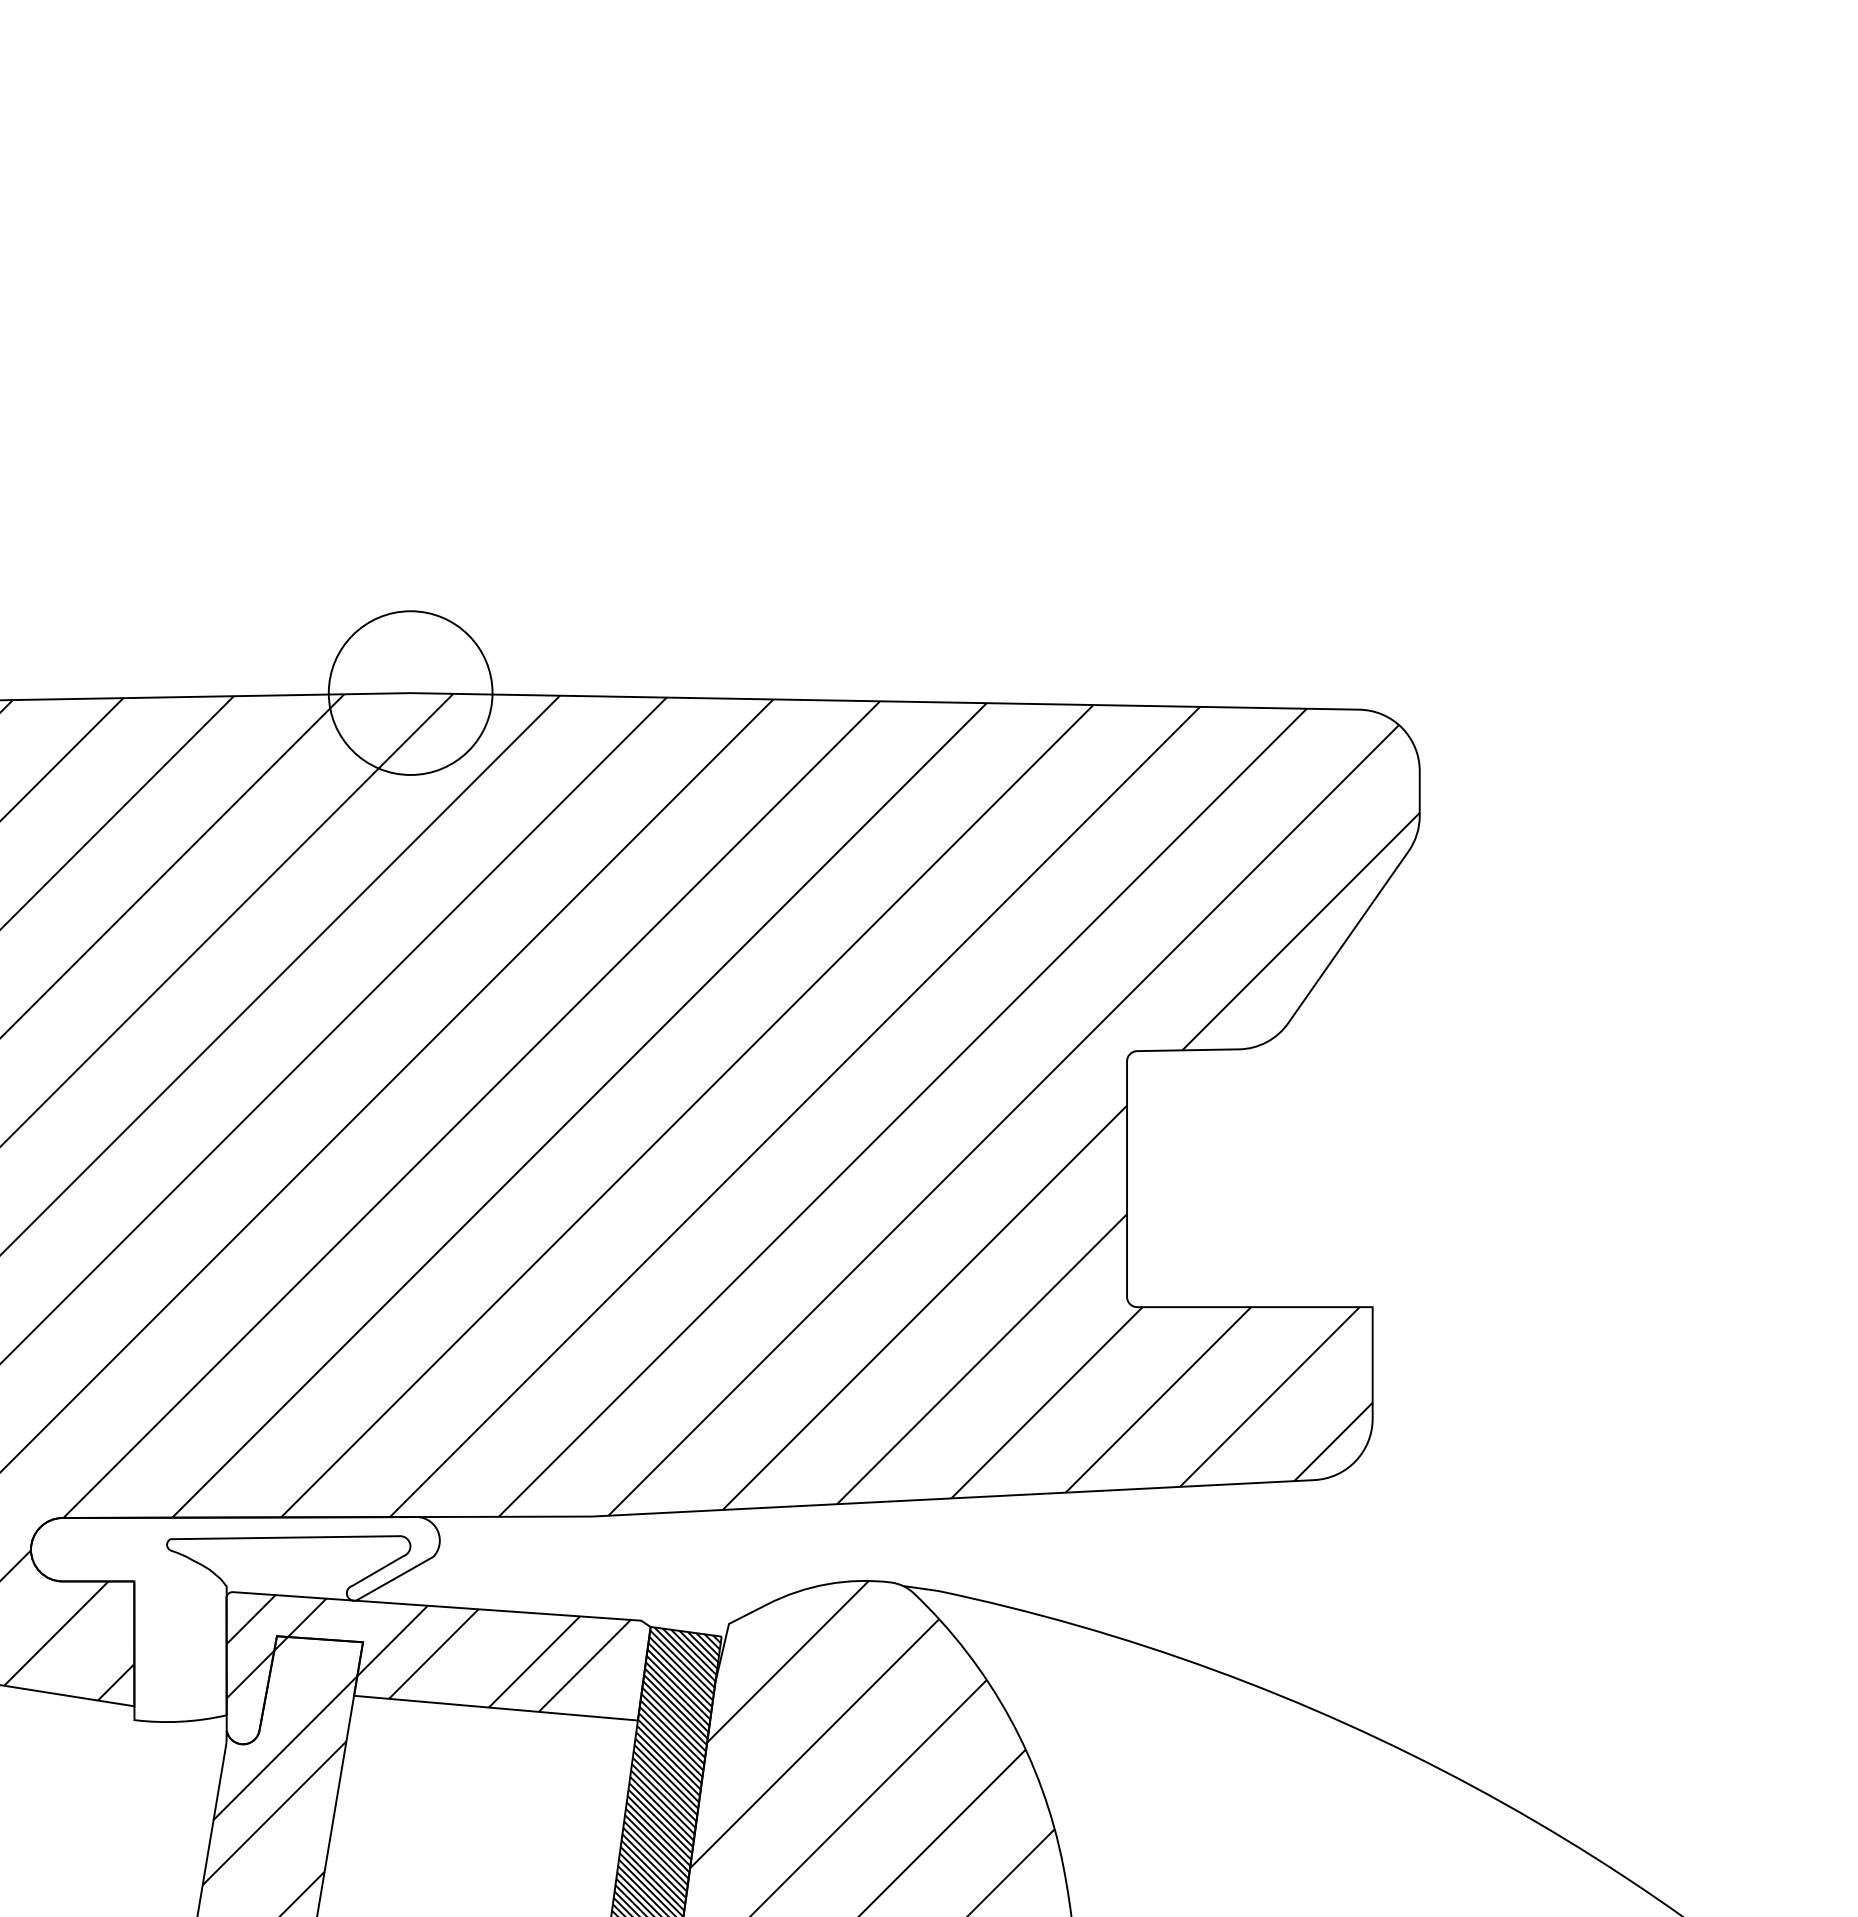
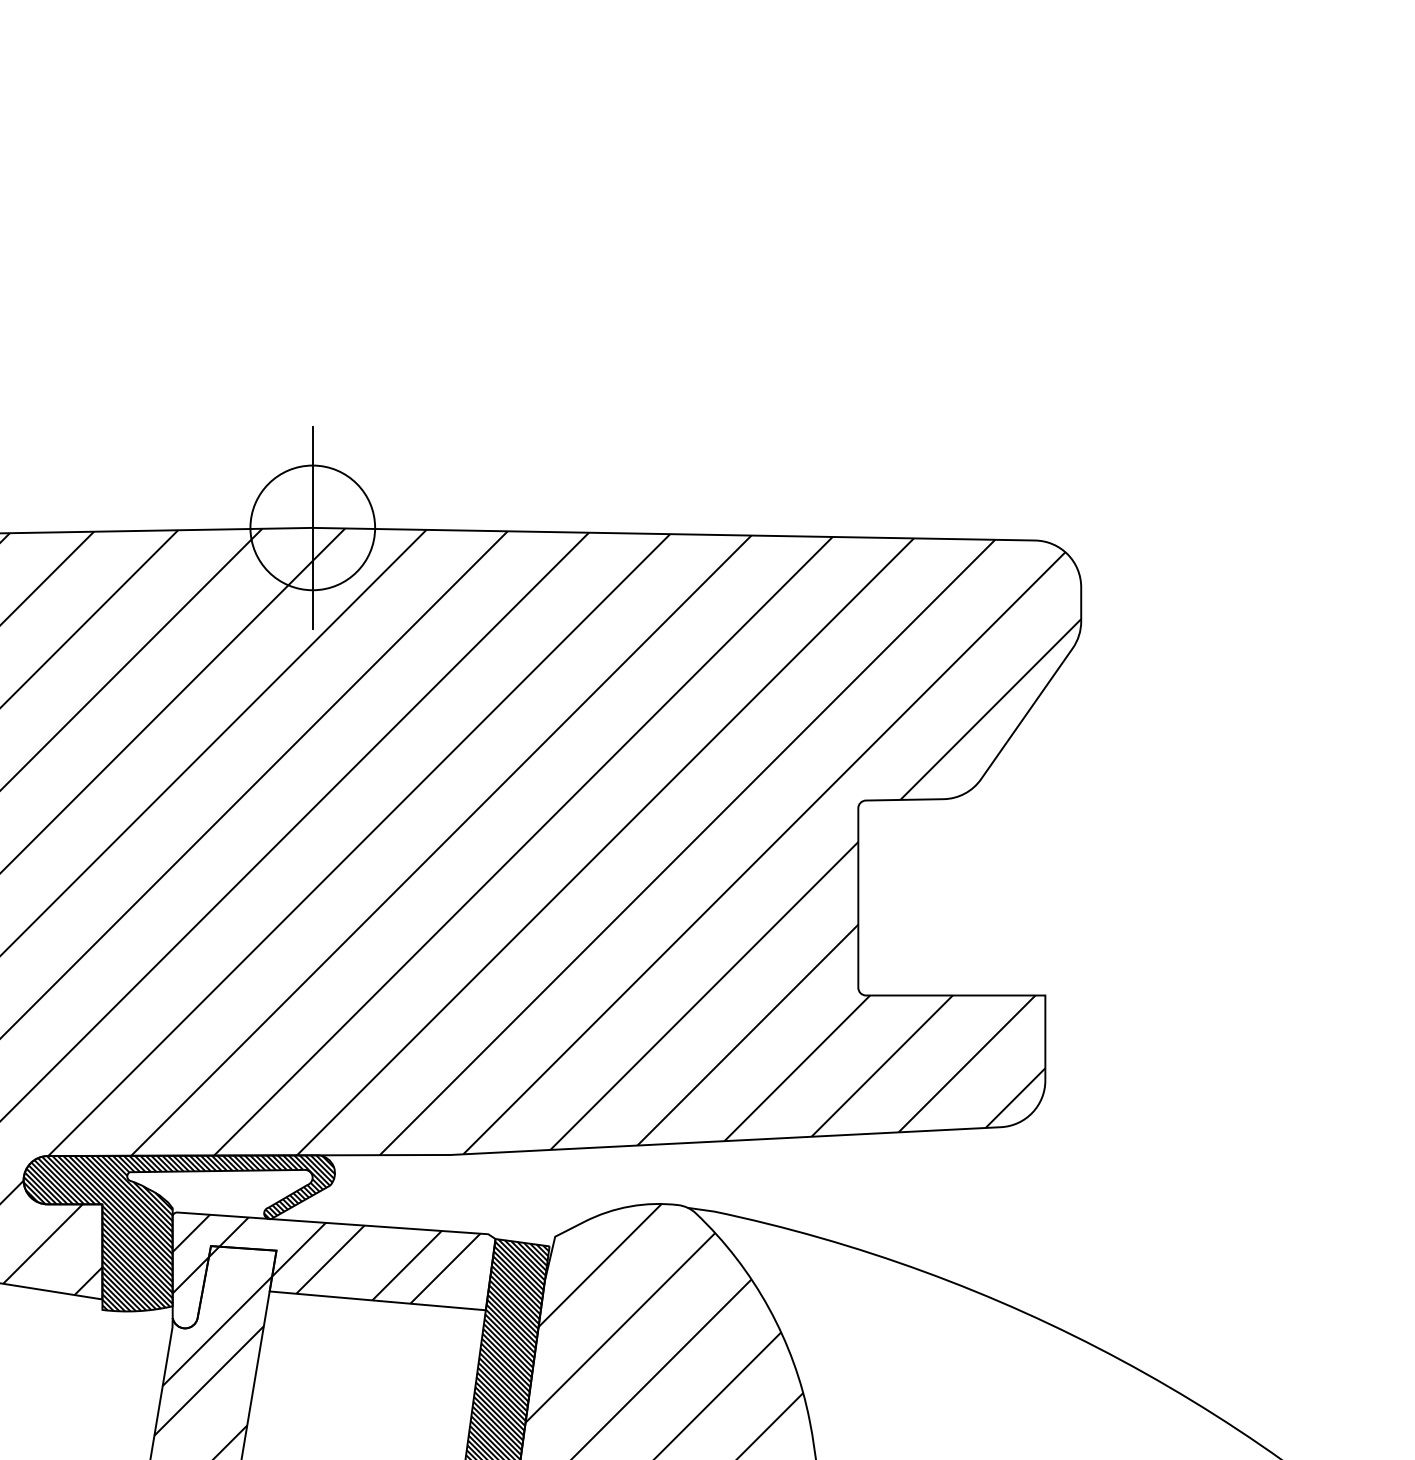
line: (410, 693) -> (312, 528), added
hatch: (235, 1619) -> (179, 1233), added

